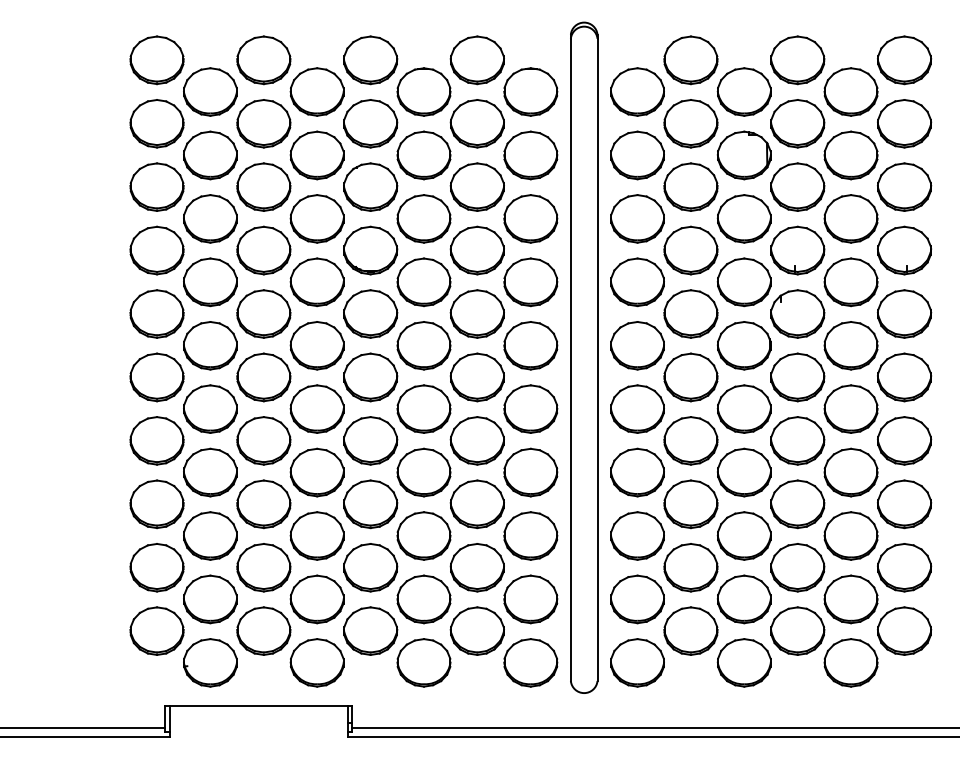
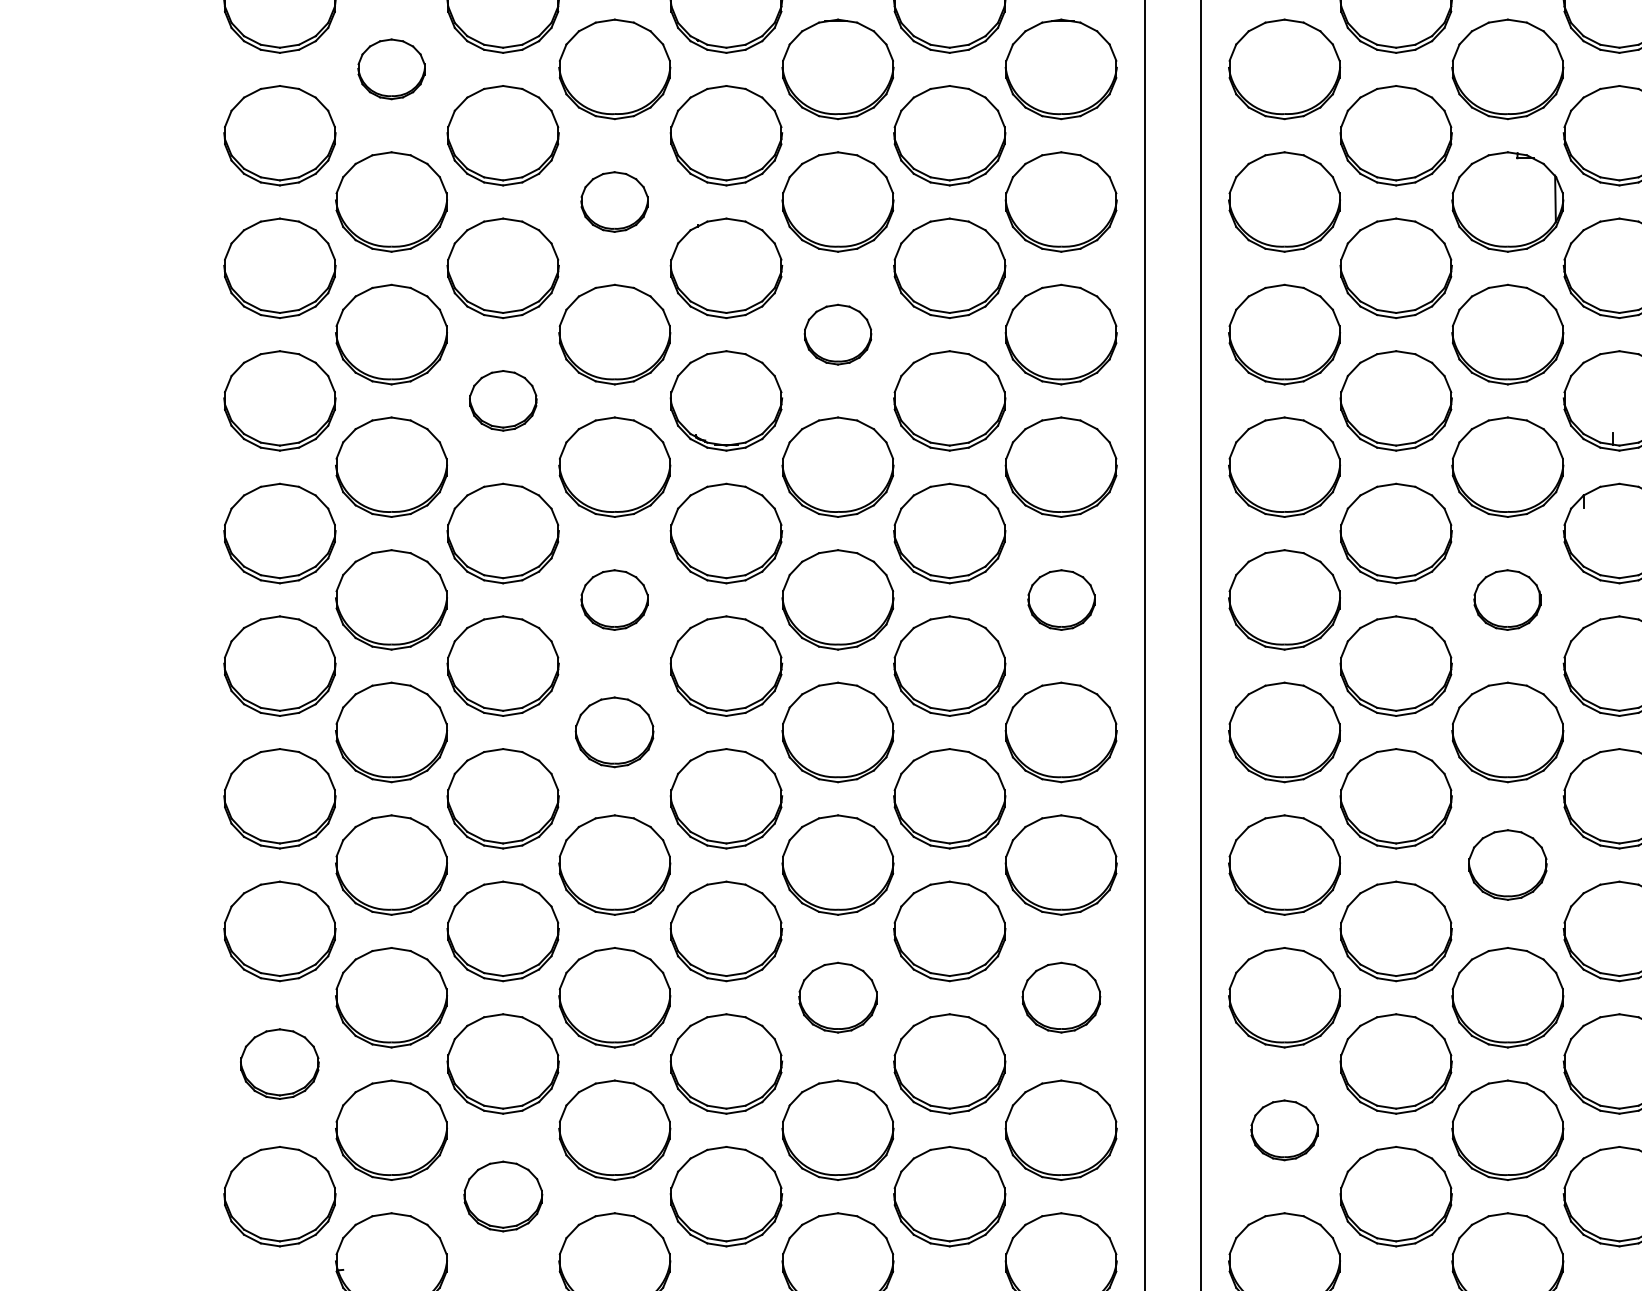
part: (210, 91) -> (391, 68), size x0.6
part: (316, 155) -> (613, 202), size x0.6
part: (423, 218) -> (836, 333), size x0.6
part: (263, 250) -> (502, 400), size x0.6
part: (316, 345) -> (613, 599), size x0.6
part: (530, 345) -> (1060, 599), size x0.6
part: (743, 345) -> (1506, 599), size x0.6
part: (316, 408) -> (613, 731), size x0.7
part: (744, 472) -> (1508, 864), size x0.7
part: (423, 535) -> (836, 996), size x0.7
part: (530, 535) -> (1060, 996), size x0.7
part: (156, 567) -> (278, 1063), size x0.7
part: (637, 599) -> (1284, 1130), size x0.6
part: (263, 630) -> (502, 1195), size x0.7

